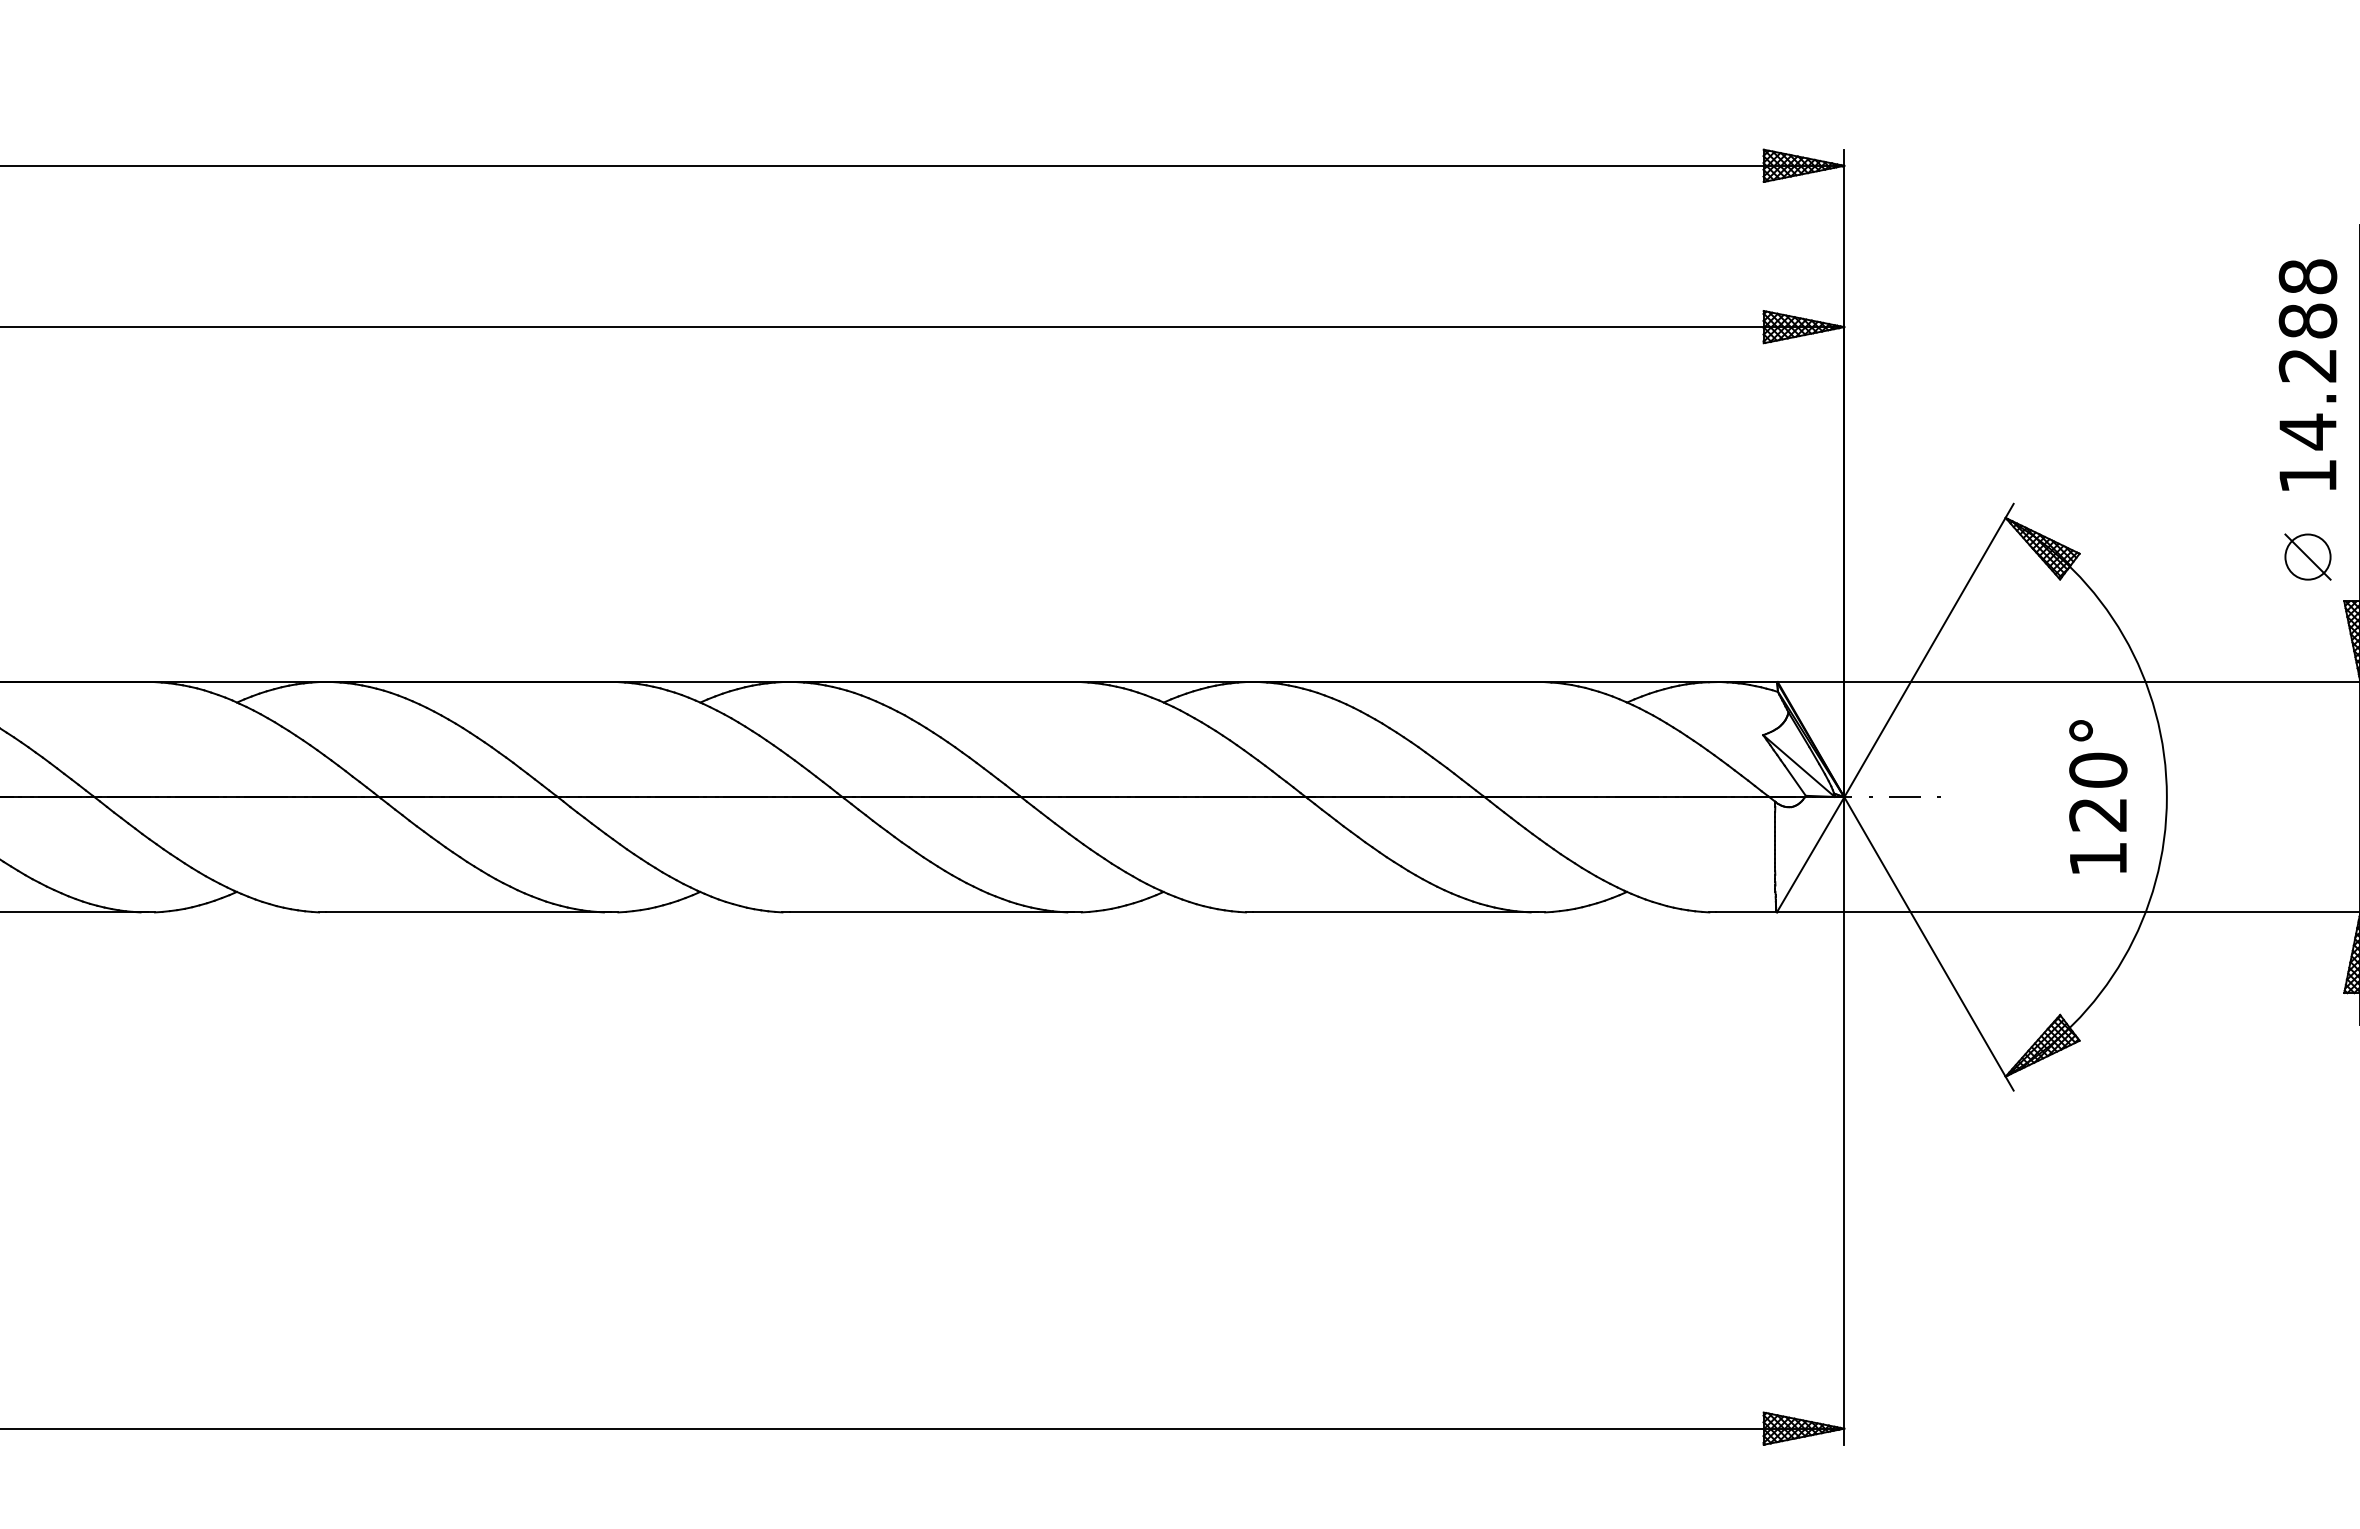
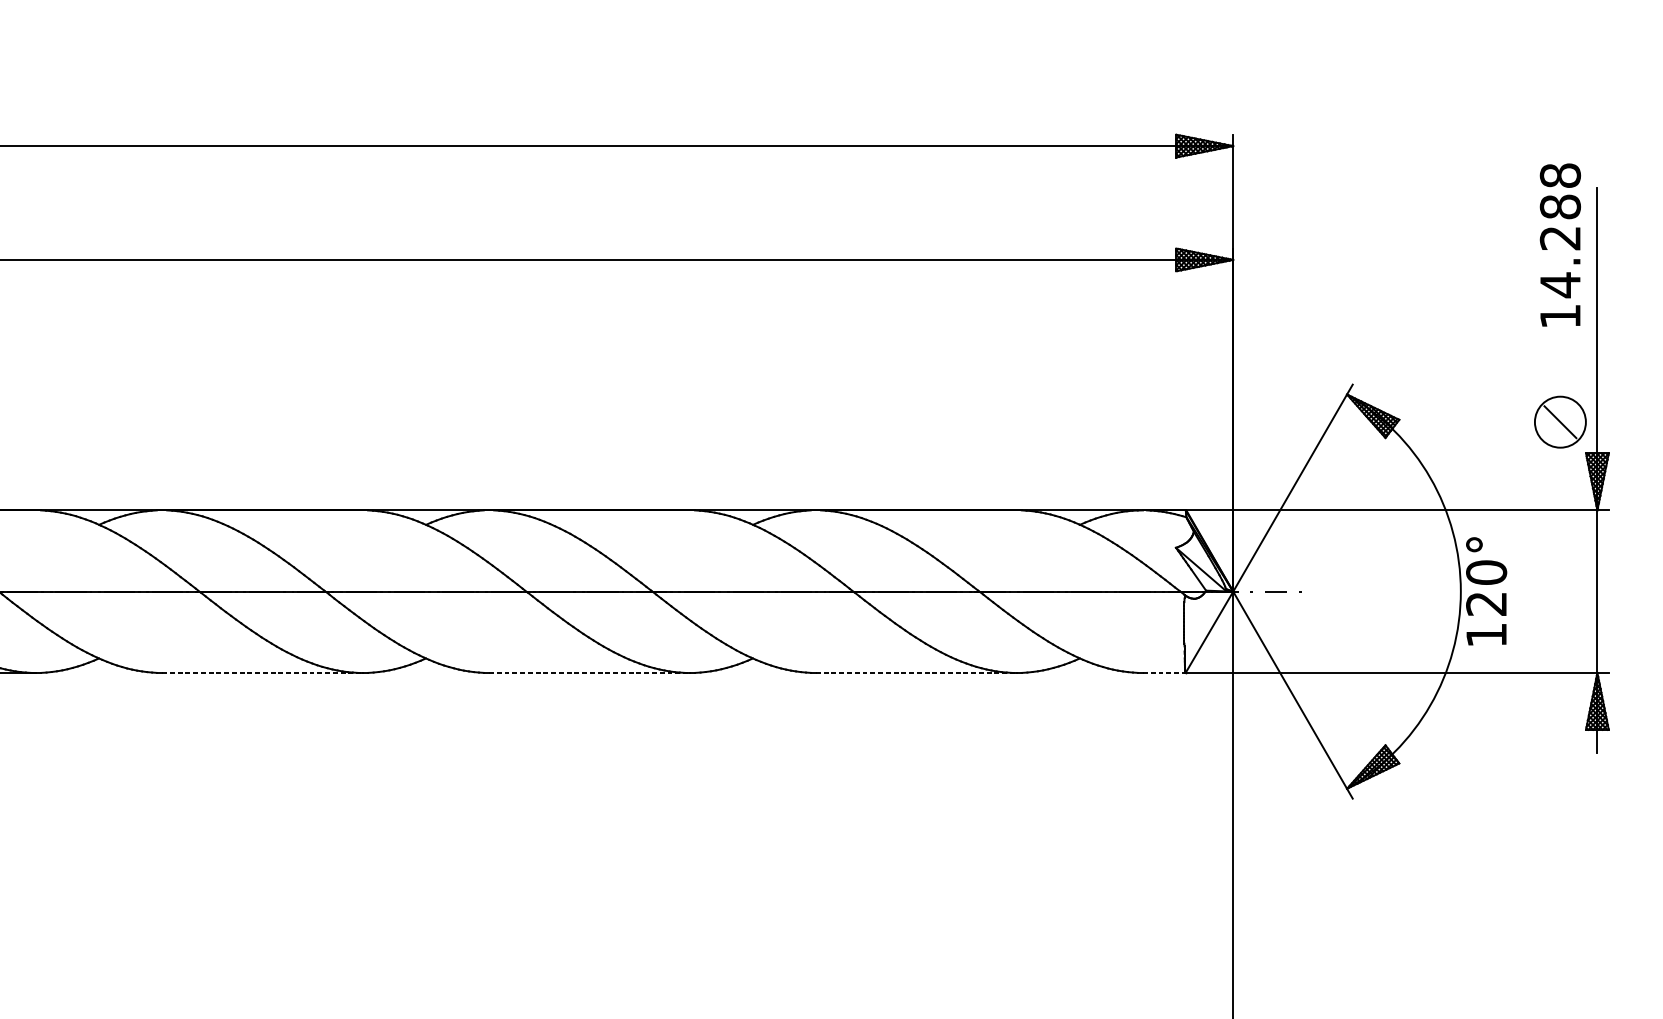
text: (2307, 374) -> (1560, 244), moved
circle: (2307, 556) -> (1560, 421), size x1.6
text: (2098, 796) -> (1486, 591), moved
line: (469, 912) -> (263, 672), solid -> dashed
line: (932, 912) -> (589, 672), solid -> dashed
line: (1395, 912) -> (916, 672), solid -> dashed
line: (1747, 912) -> (1164, 672), solid -> dashed

